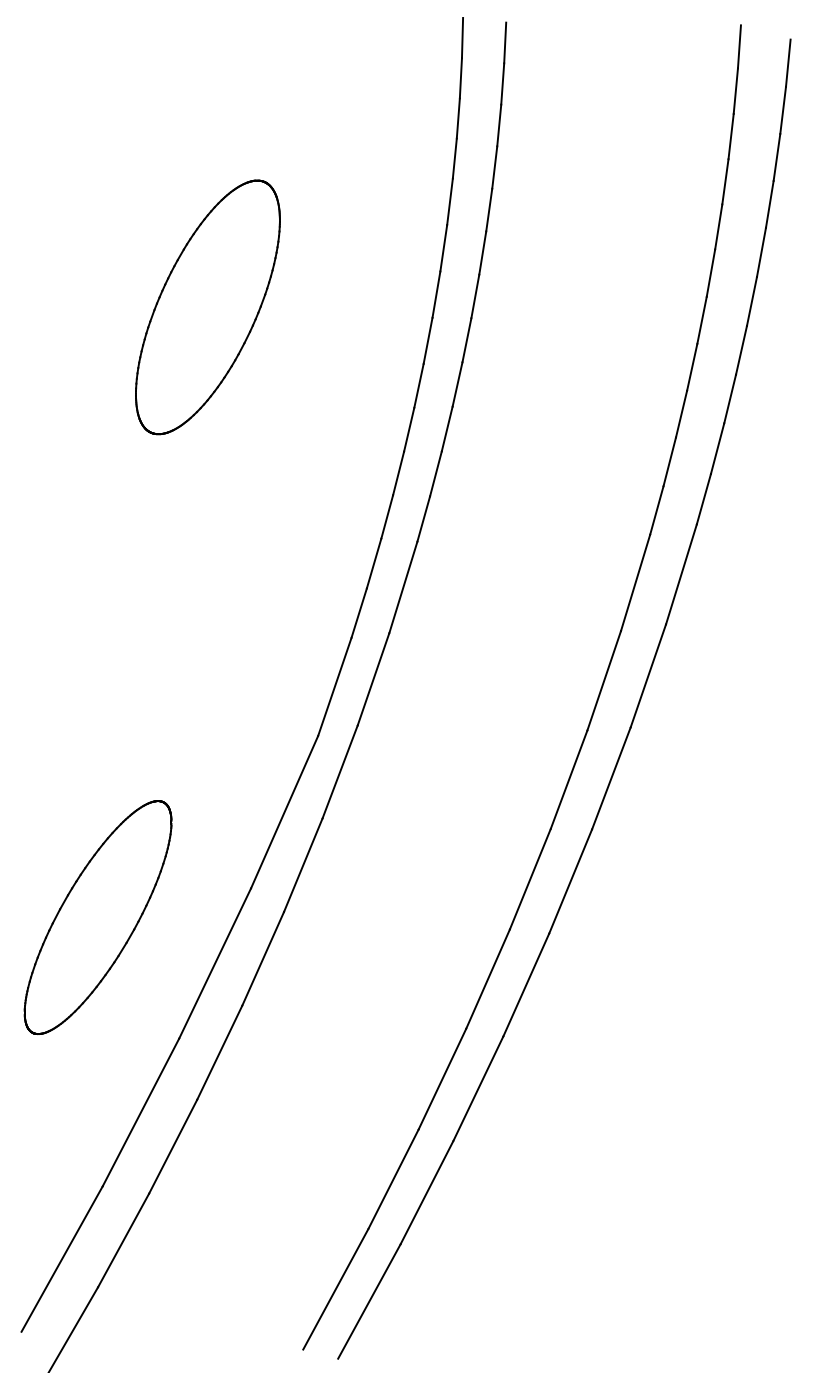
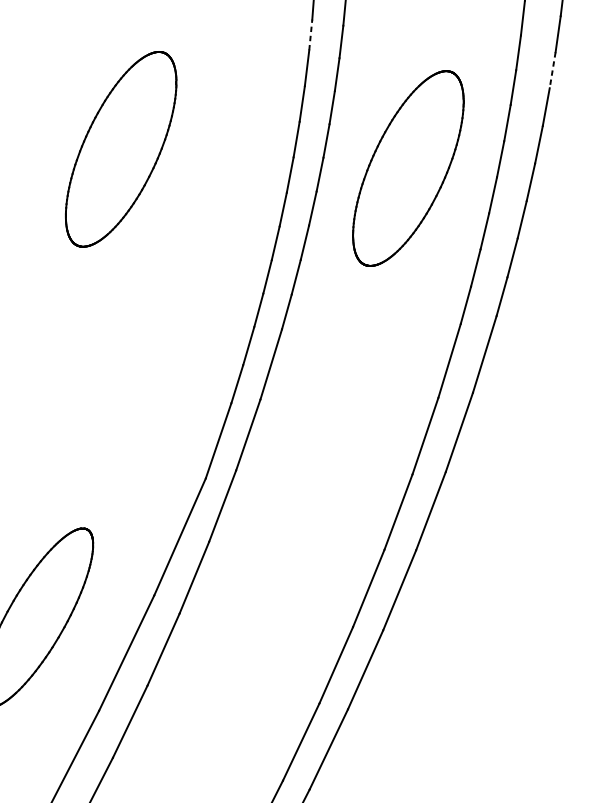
line: (454, 158) -> (310, 34), solid -> dashed
line: (769, 204) -> (552, 70), solid -> dashed
part: (581, 332) -> (408, 168), added

